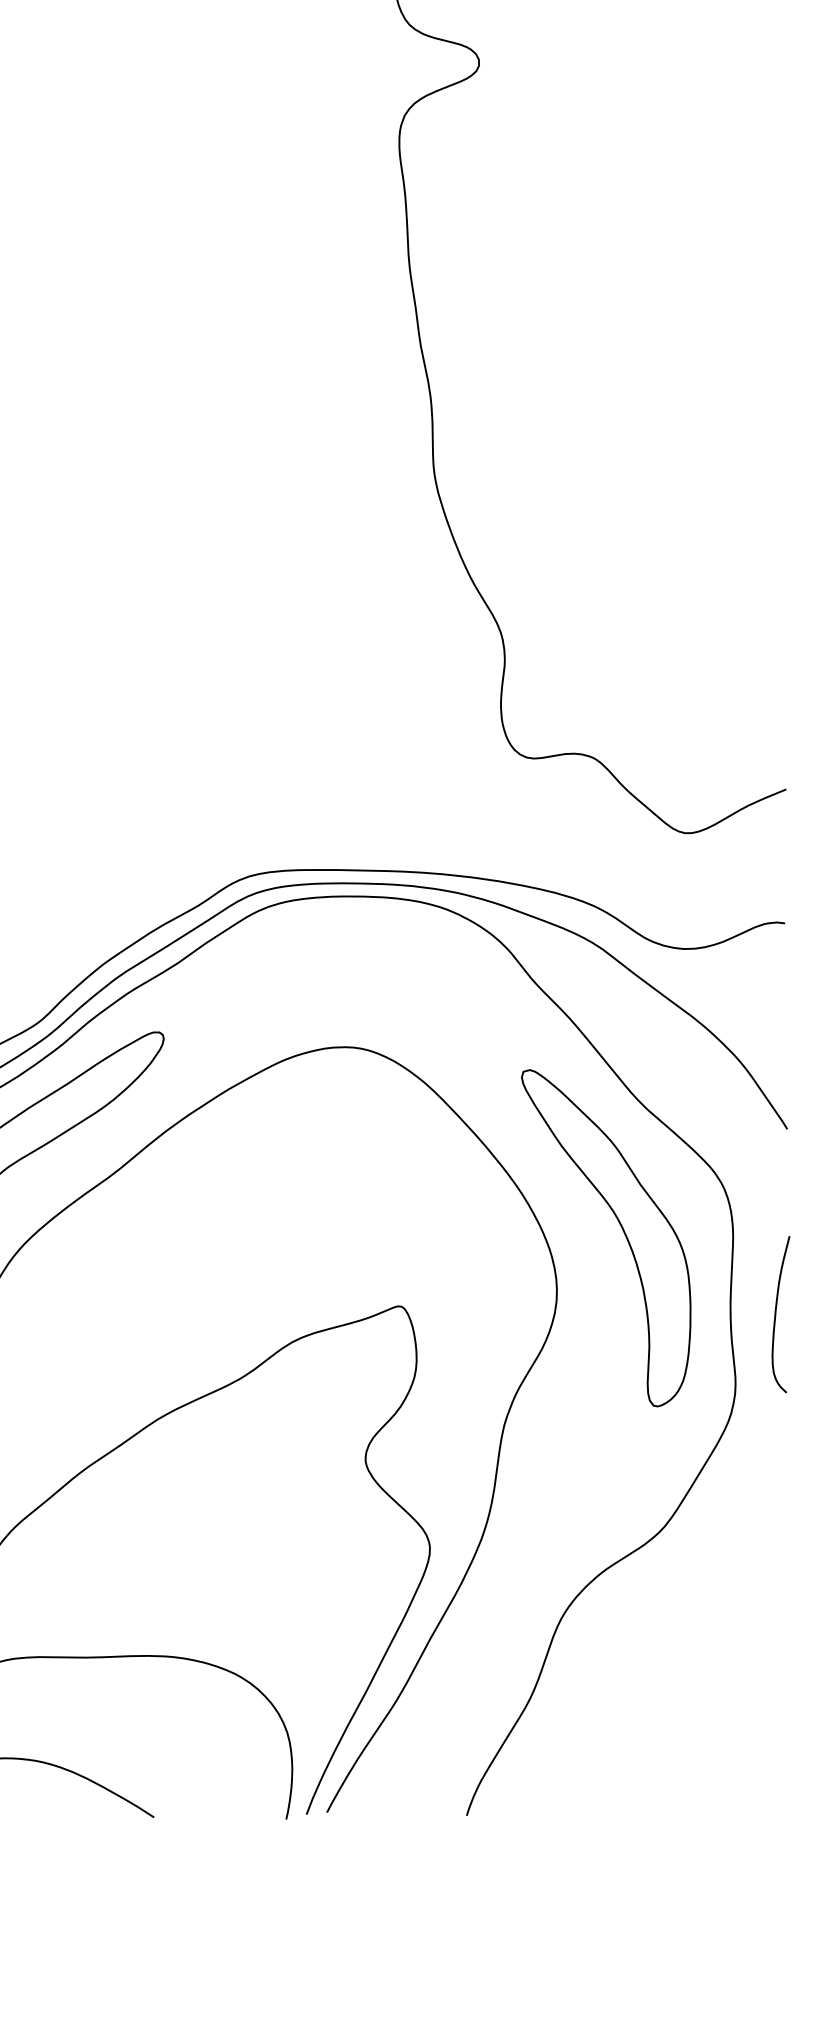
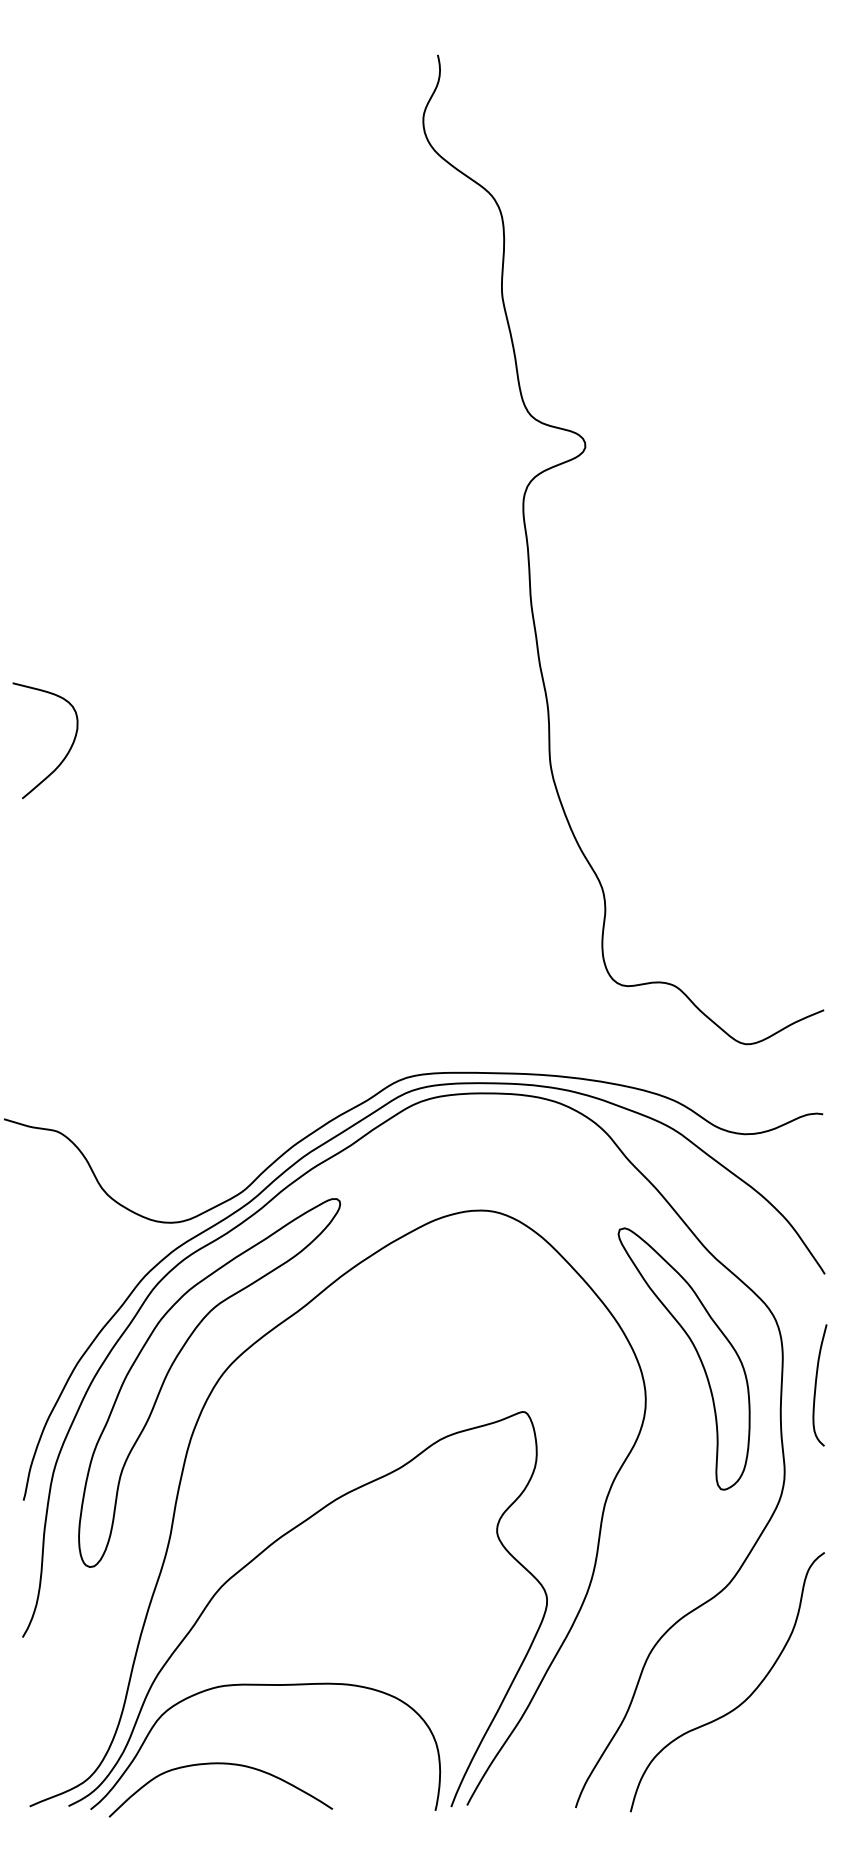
curve: (776, 1314) -> (816, 1385), moved
curve: (681, 1678) -> (742, 1701), added

